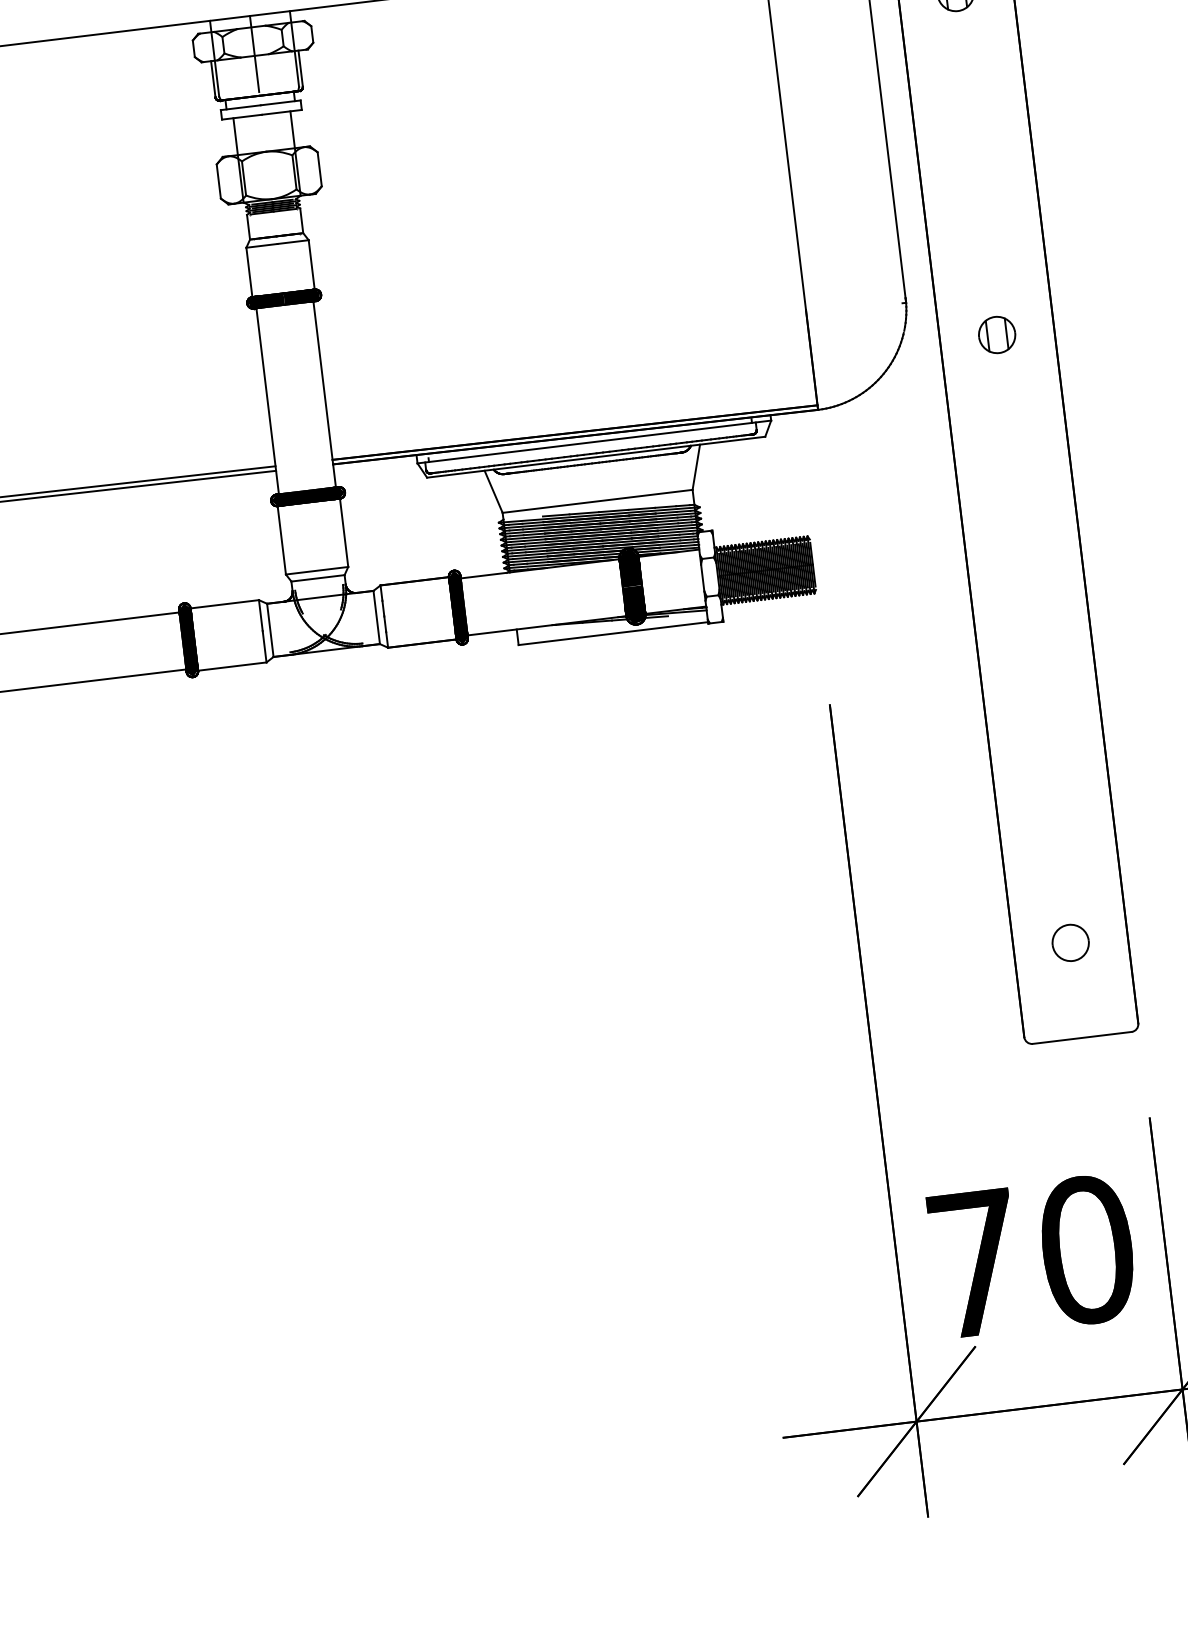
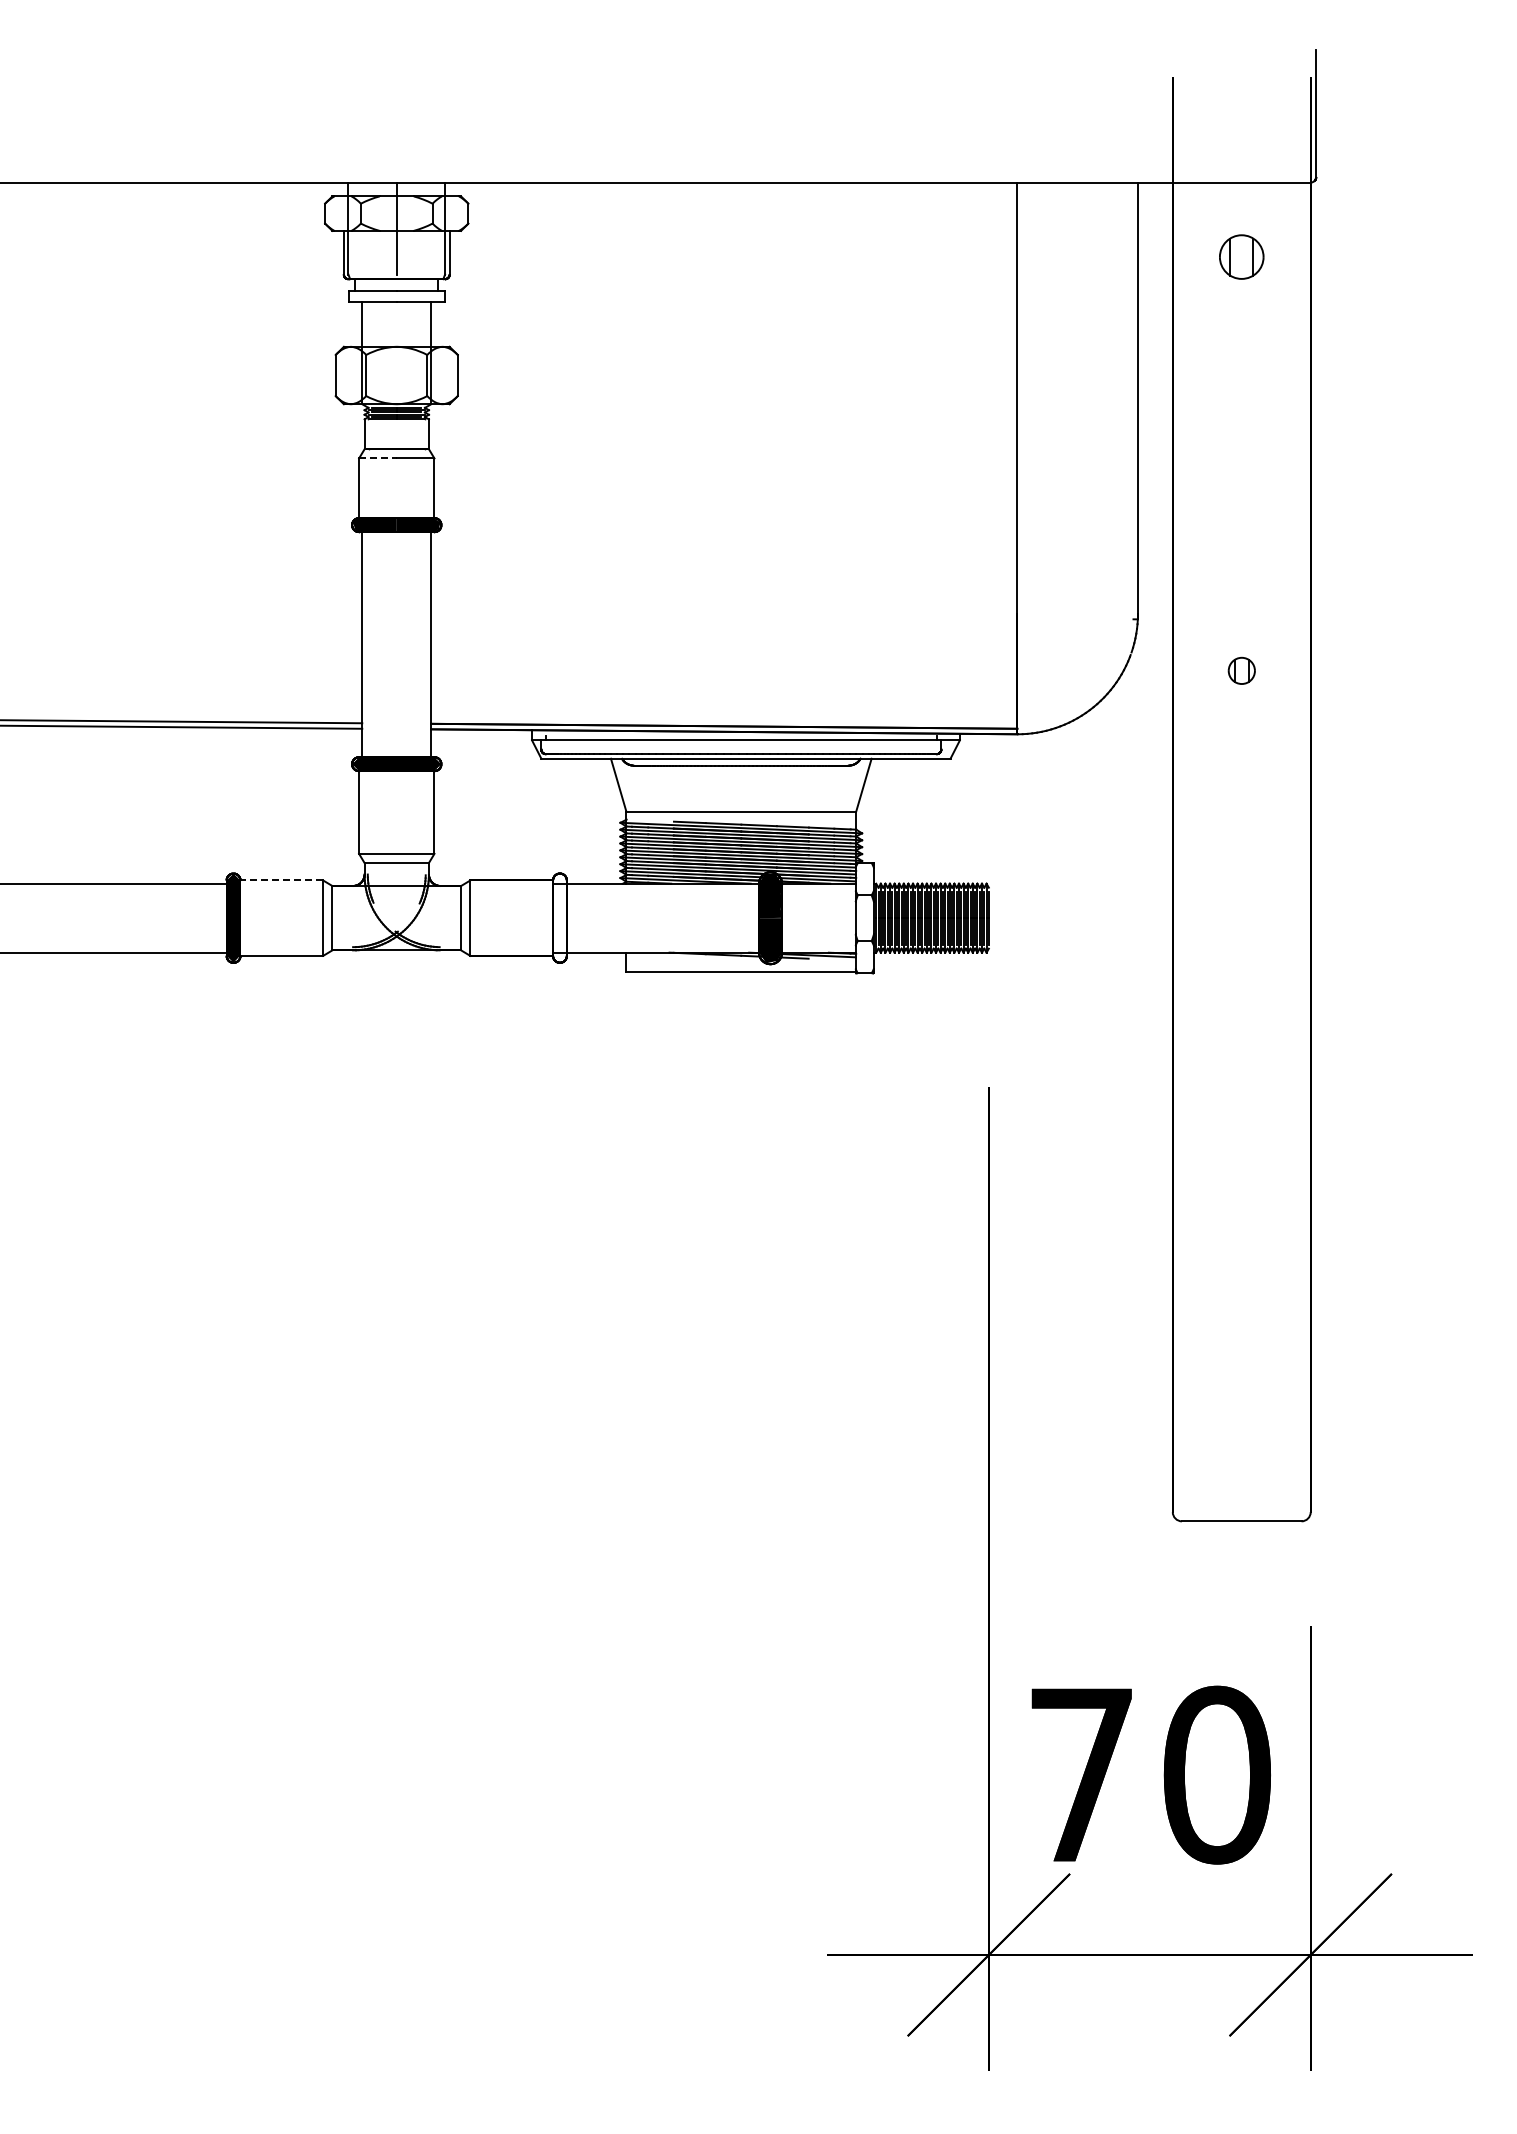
line: (261, 245) -> (377, 458), solid -> dashed
part: (996, 334) -> (1241, 670), size x0.6
line: (224, 604) -> (281, 880), solid -> dashed
fill: (457, 607) -> (559, 917), removed
part: (1070, 943) -> (1241, 1406), removed

